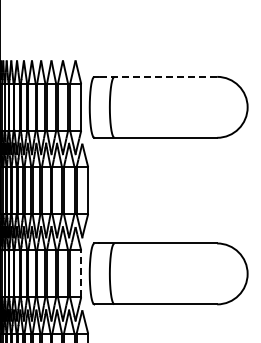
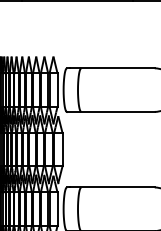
line: (157, 76) -> (112, 68), dashed -> solid
line: (81, 273) -> (57, 208), dashed -> solid

